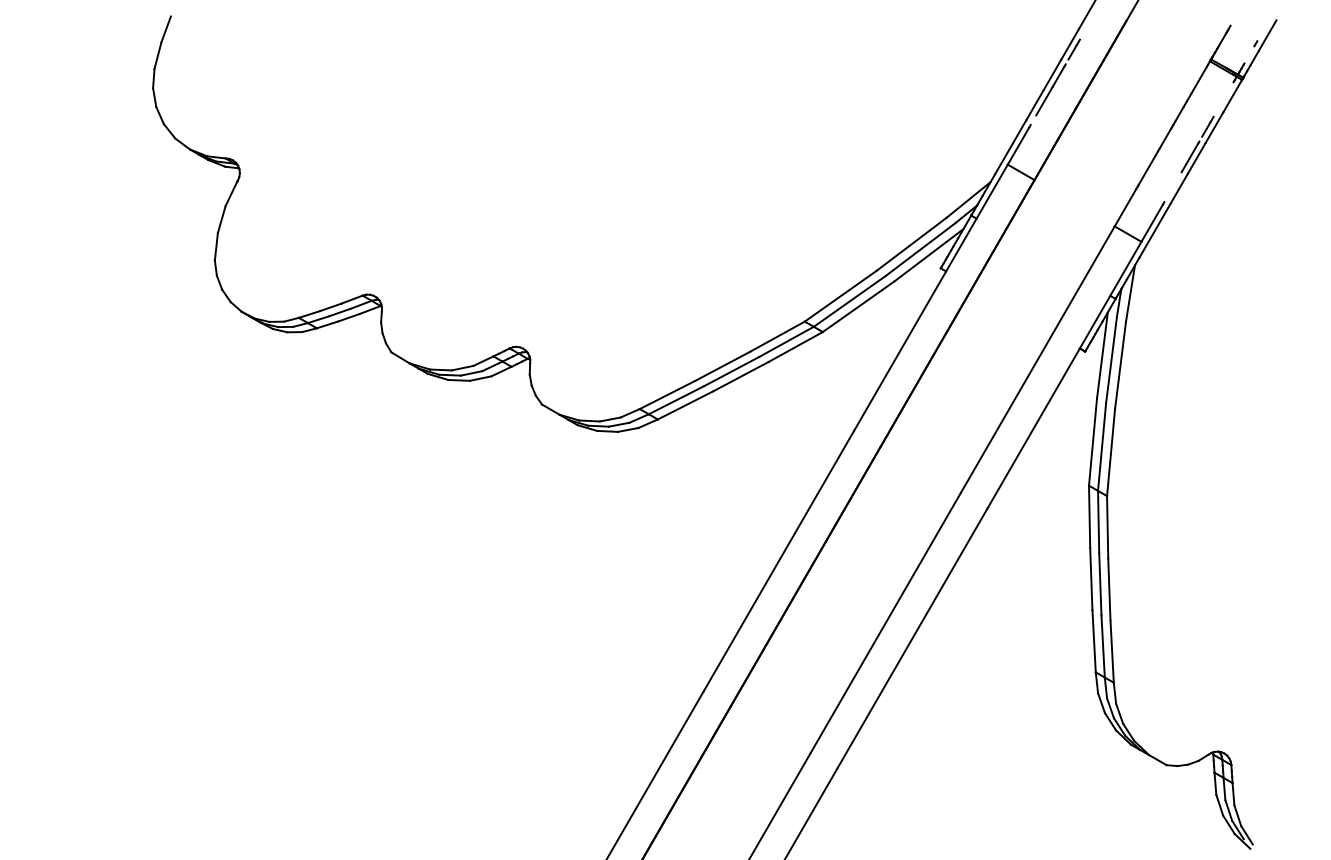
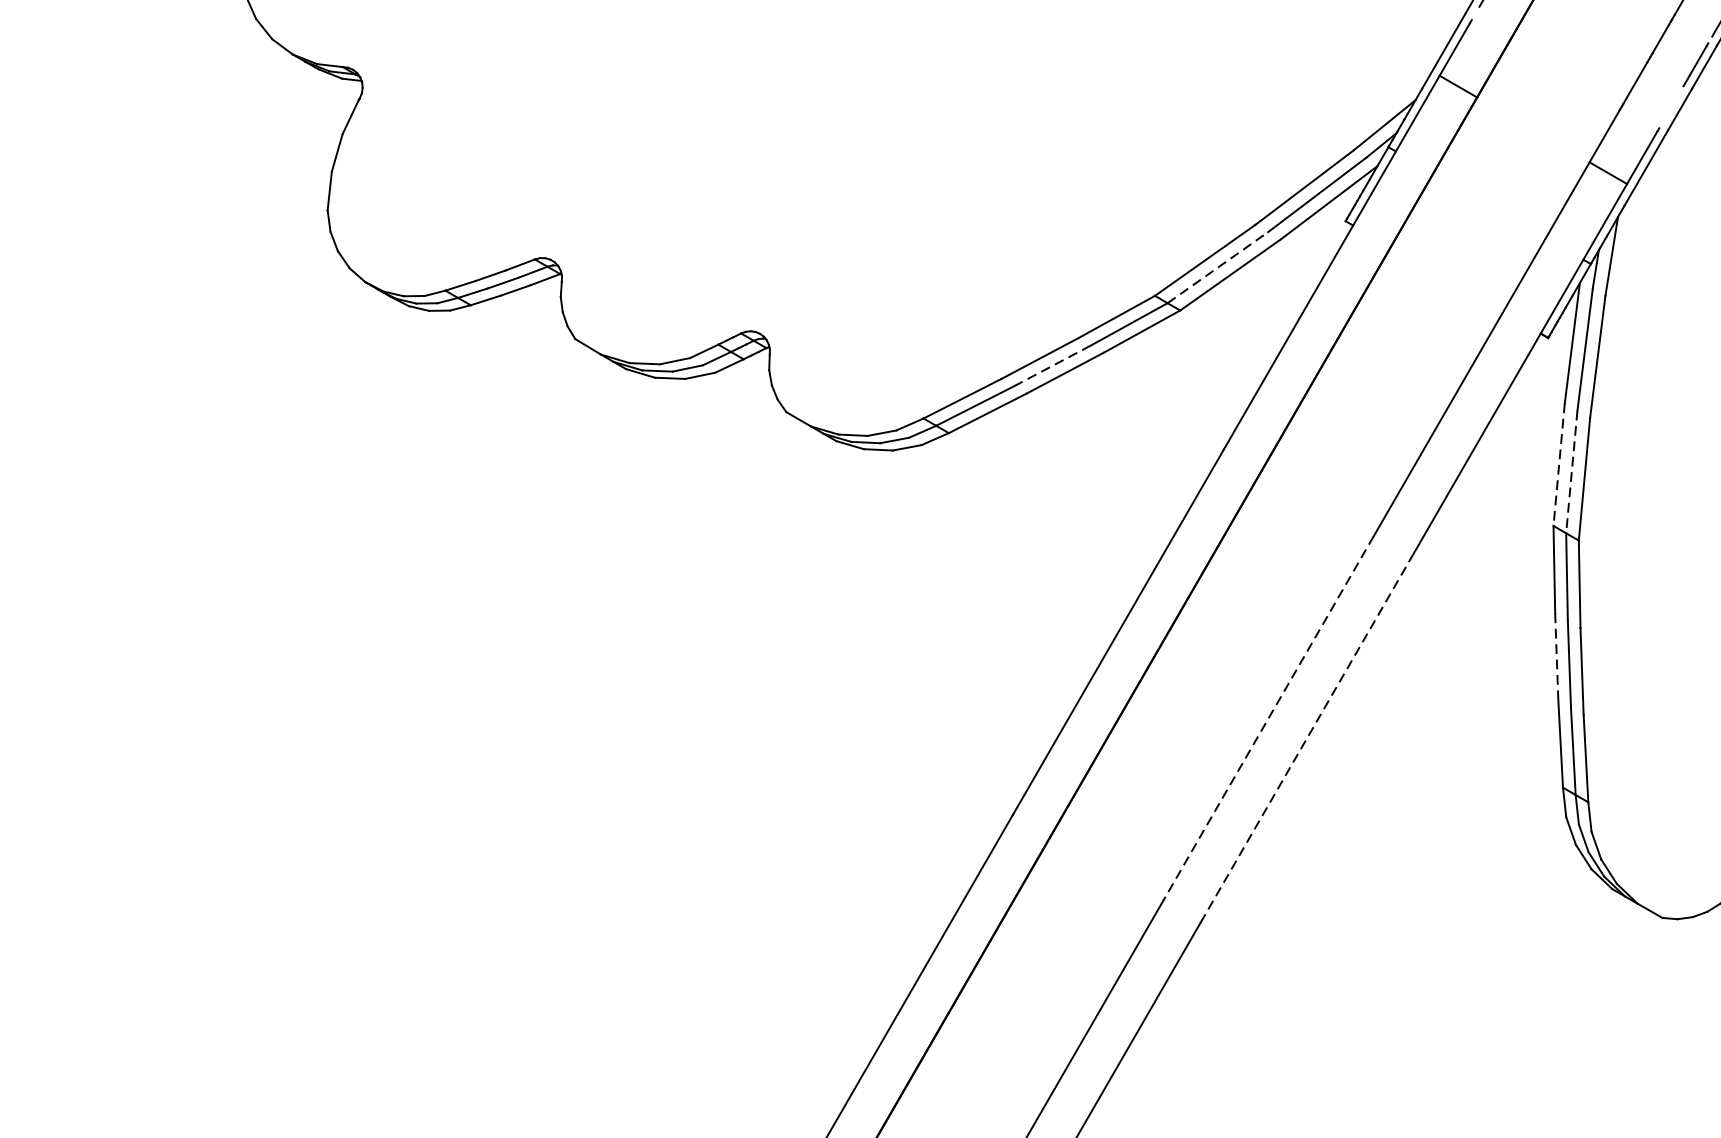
line: (849, 301) -> (1217, 267), solid -> dashed
line: (732, 371) -> (1053, 365), solid -> dashed
line: (1093, 441) -> (1559, 464), solid -> dashed
line: (1102, 447) -> (1572, 472), solid -> dashed
line: (1091, 579) -> (1557, 657), solid -> dashed
line: (885, 623) -> (1268, 719), solid -> dashed
line: (912, 638) -> (1305, 740), solid -> dashed

